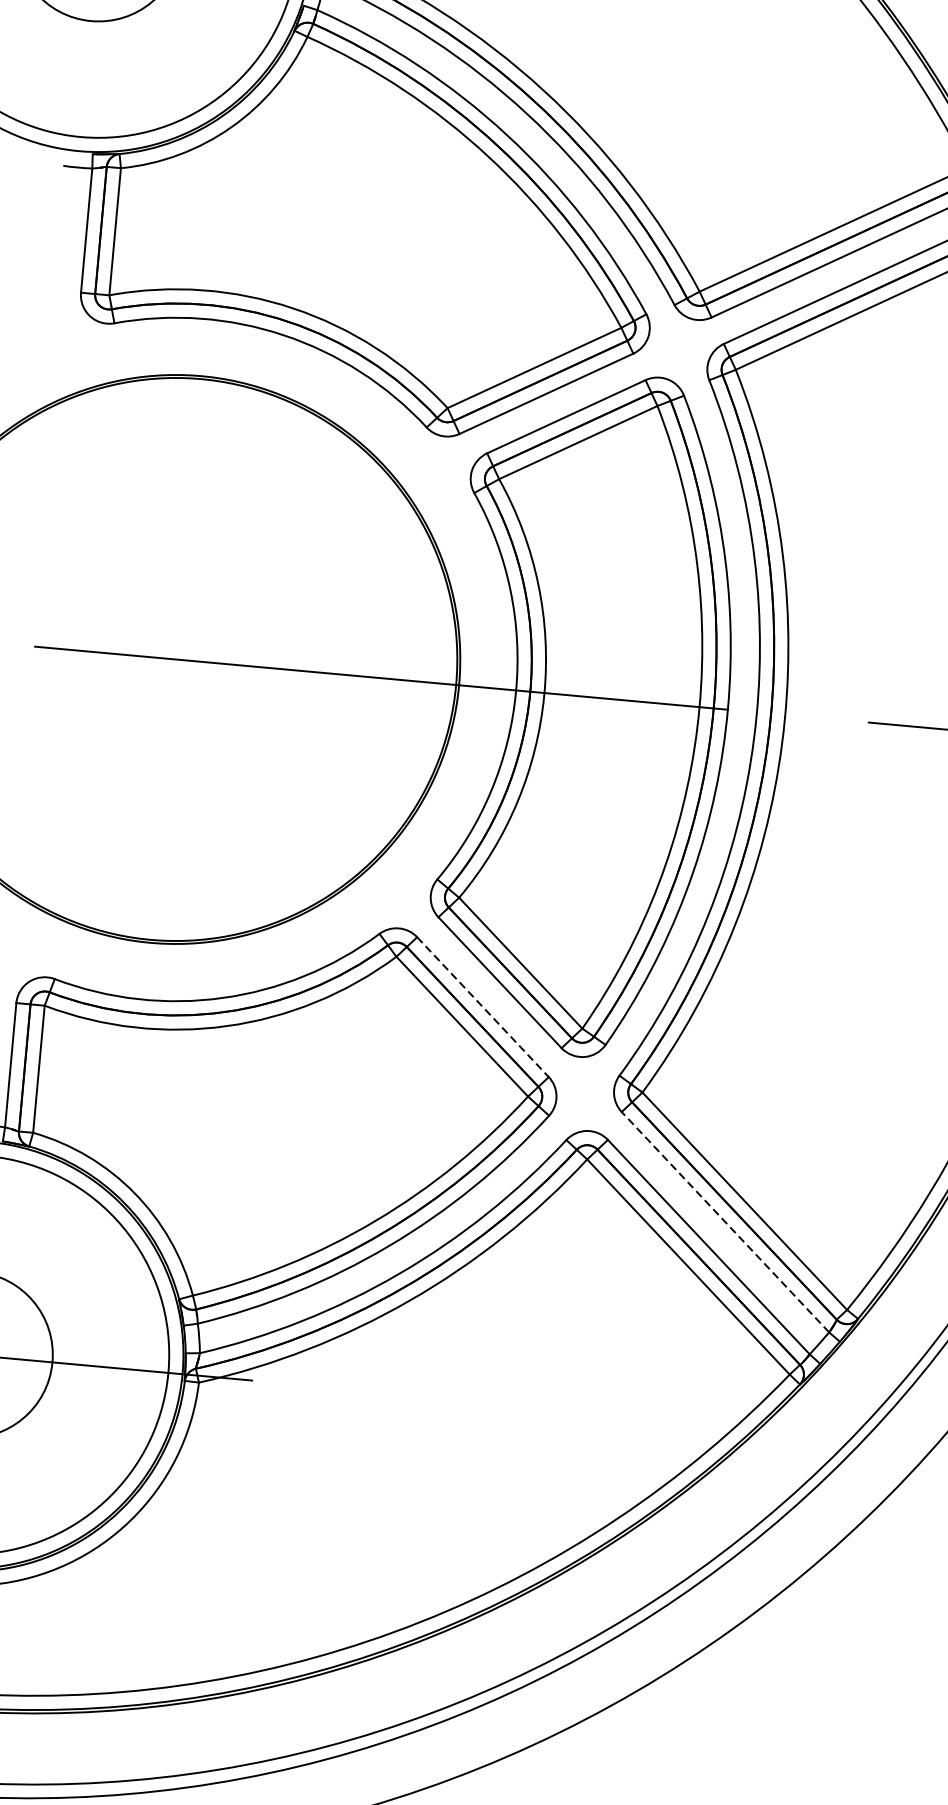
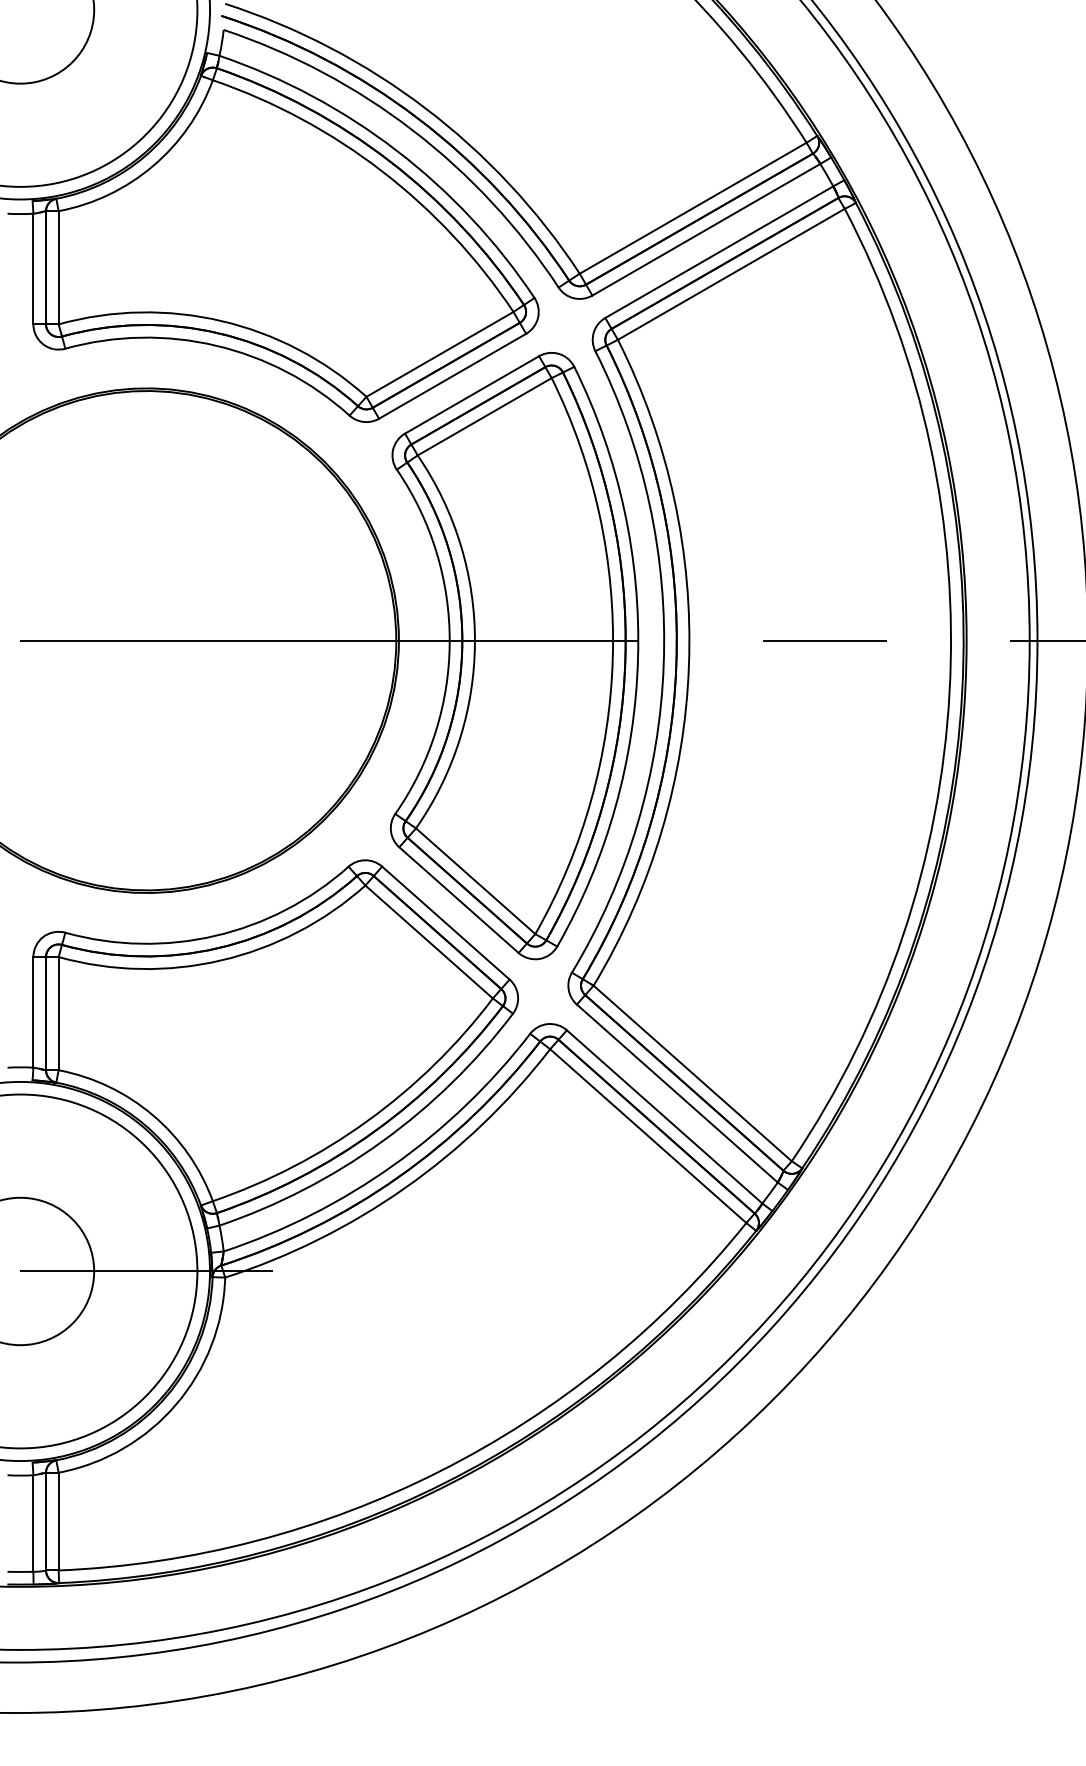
line: (483, 1007) -> (446, 923), dashed -> solid
line: (724, 1222) -> (676, 1093), dashed -> solid

